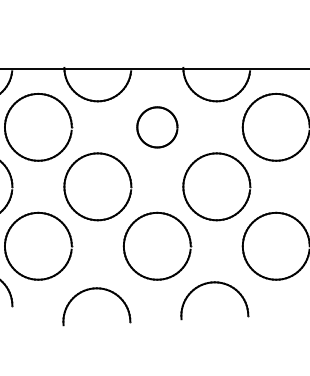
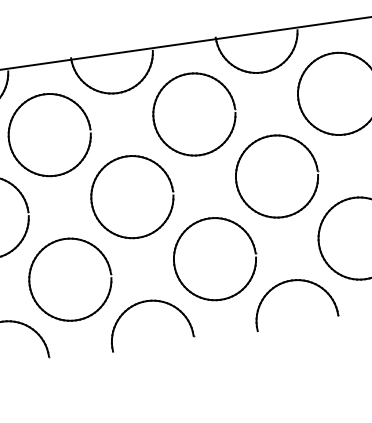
part: (157, 127) -> (194, 114), size x1.67
part: (214, 283) -> (291, 281), moved
part: (96, 289) -> (146, 302), moved

